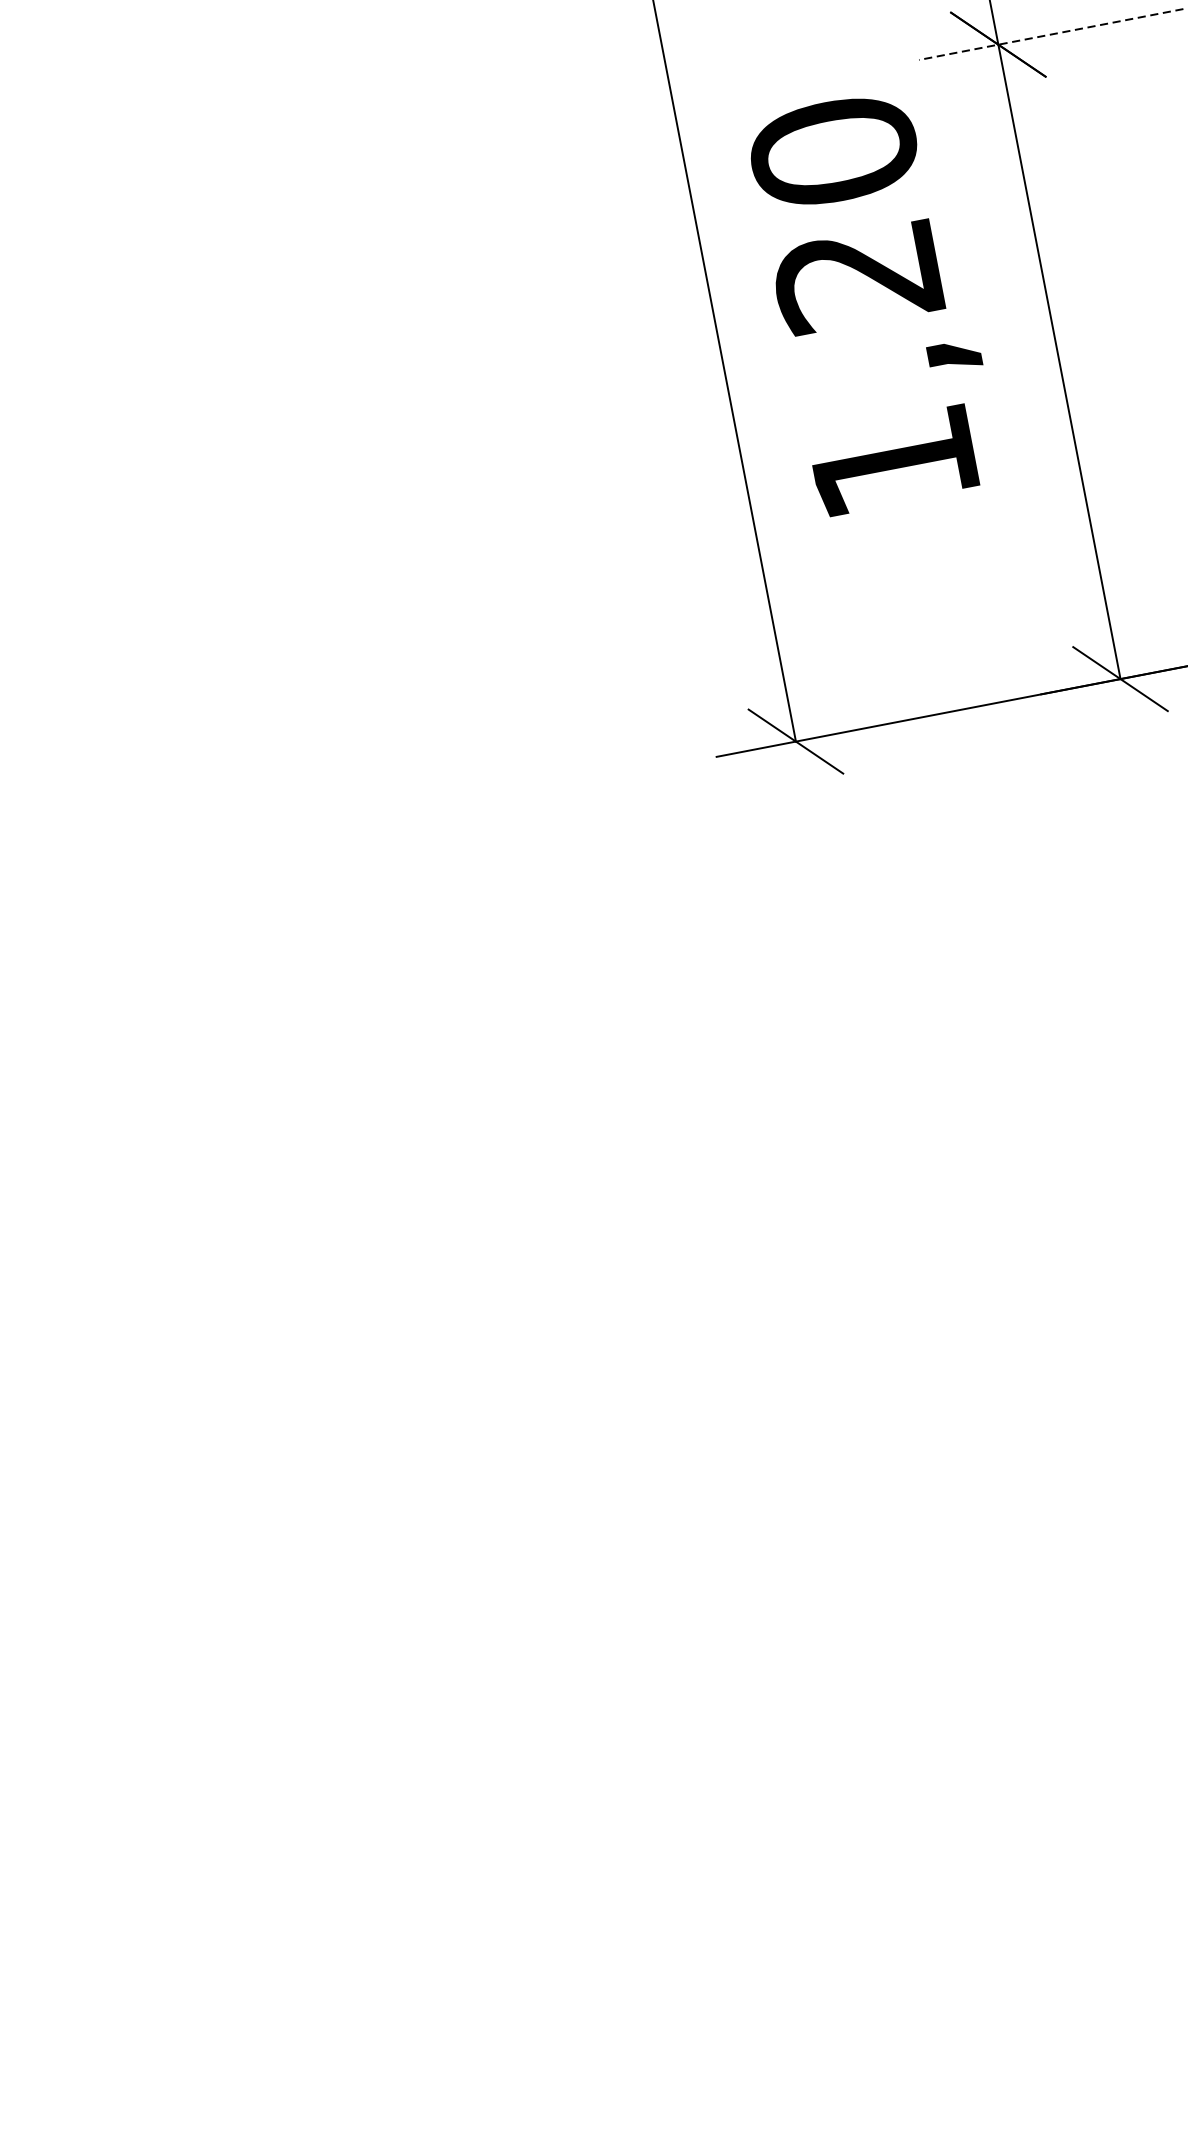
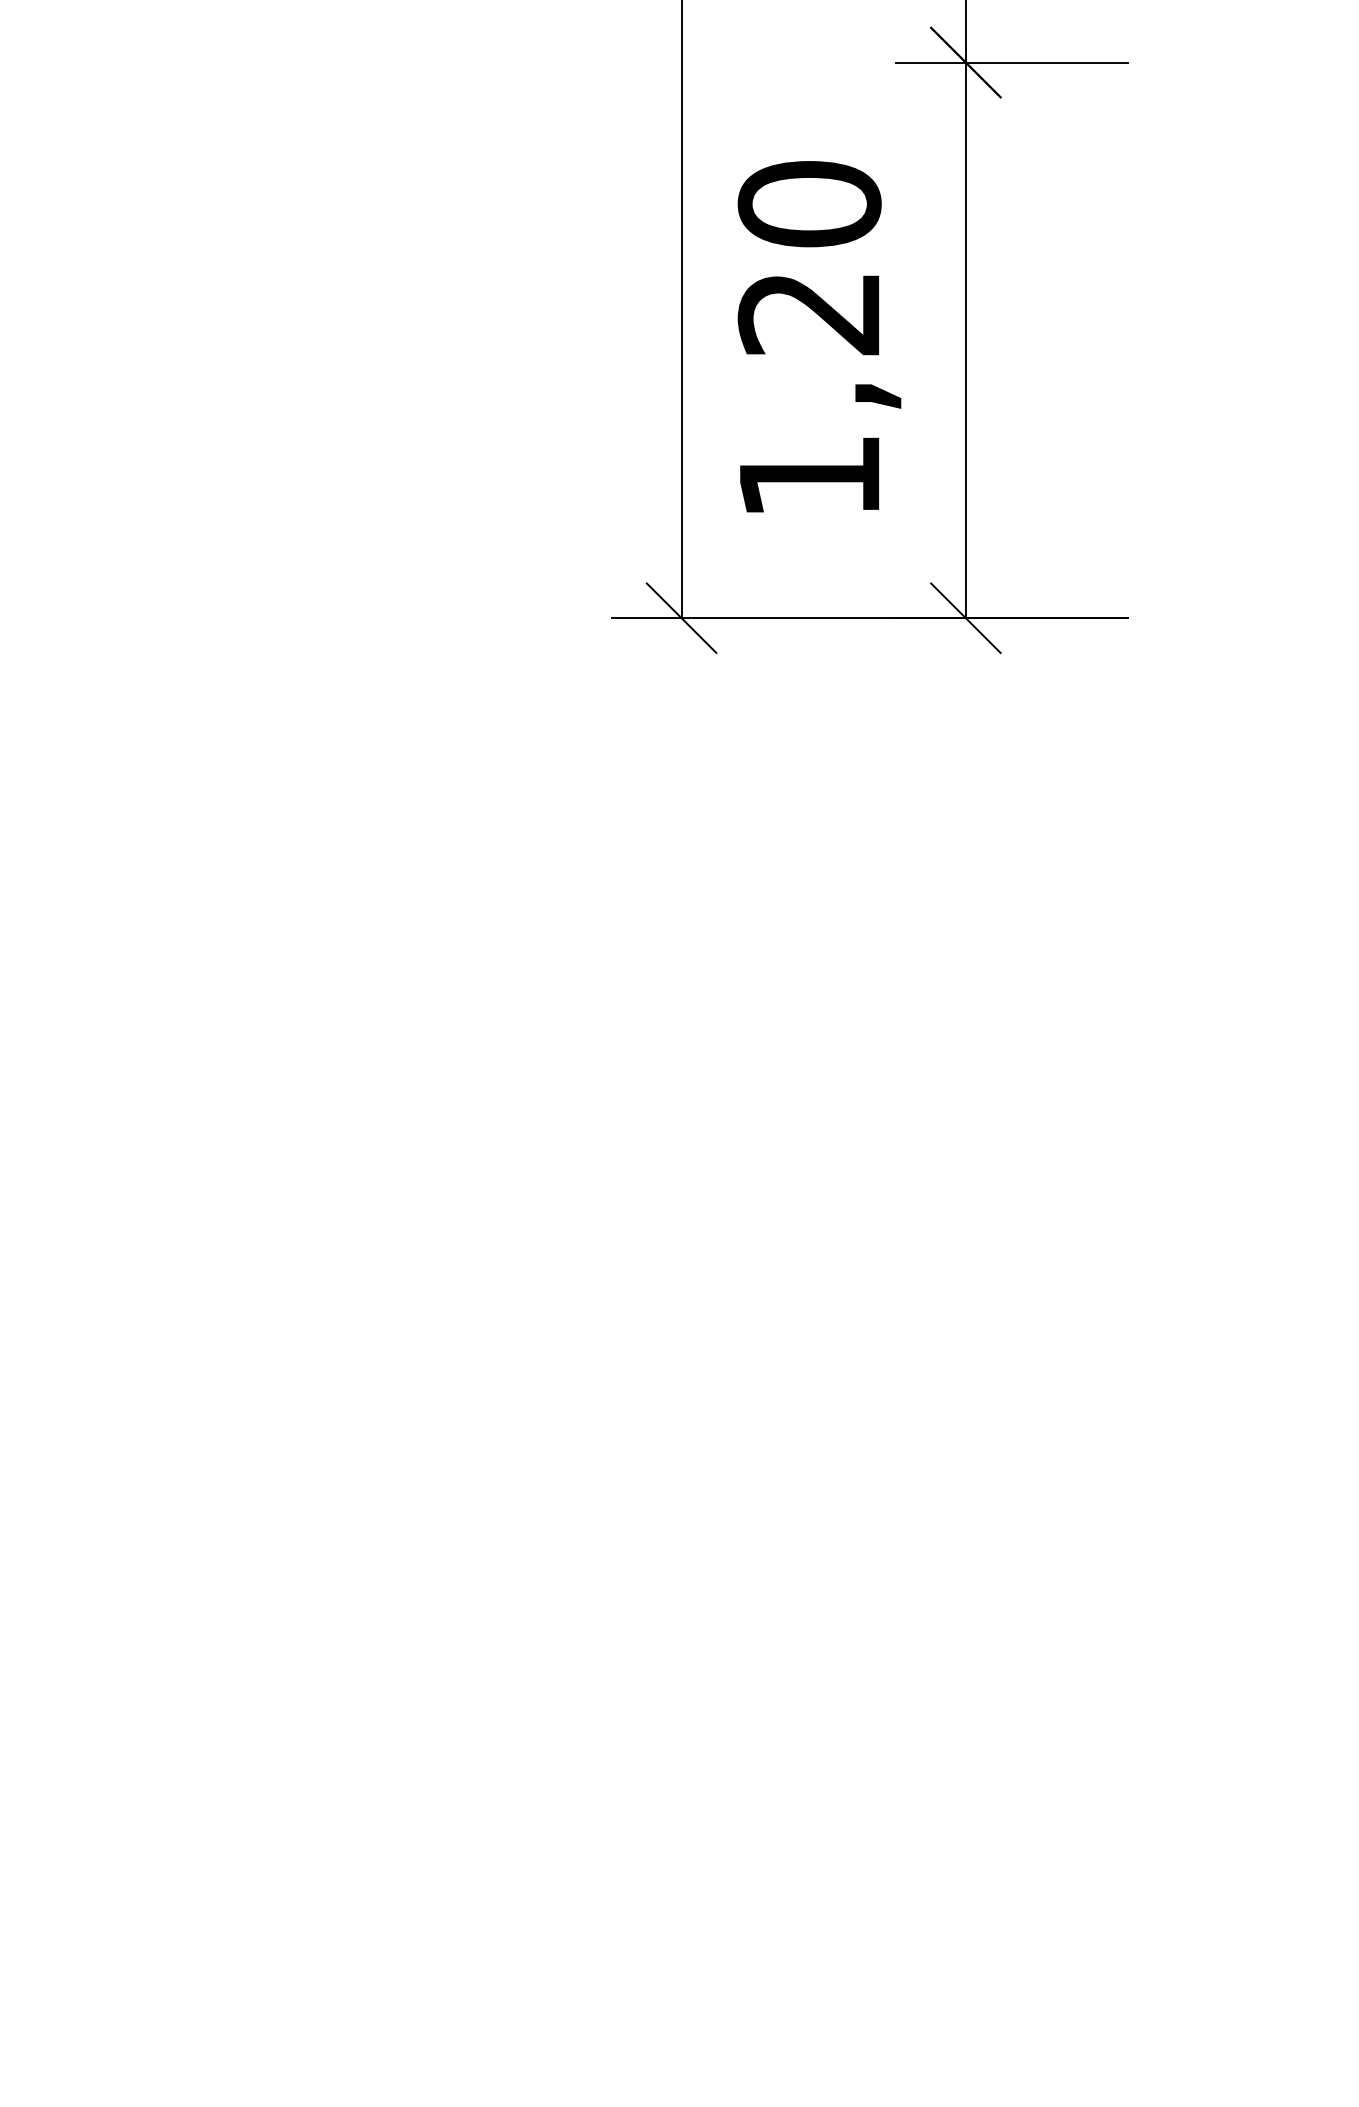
line: (1051, 34) -> (1012, 62), dashed -> solid
text: (874, 300) -> (819, 336), moved

